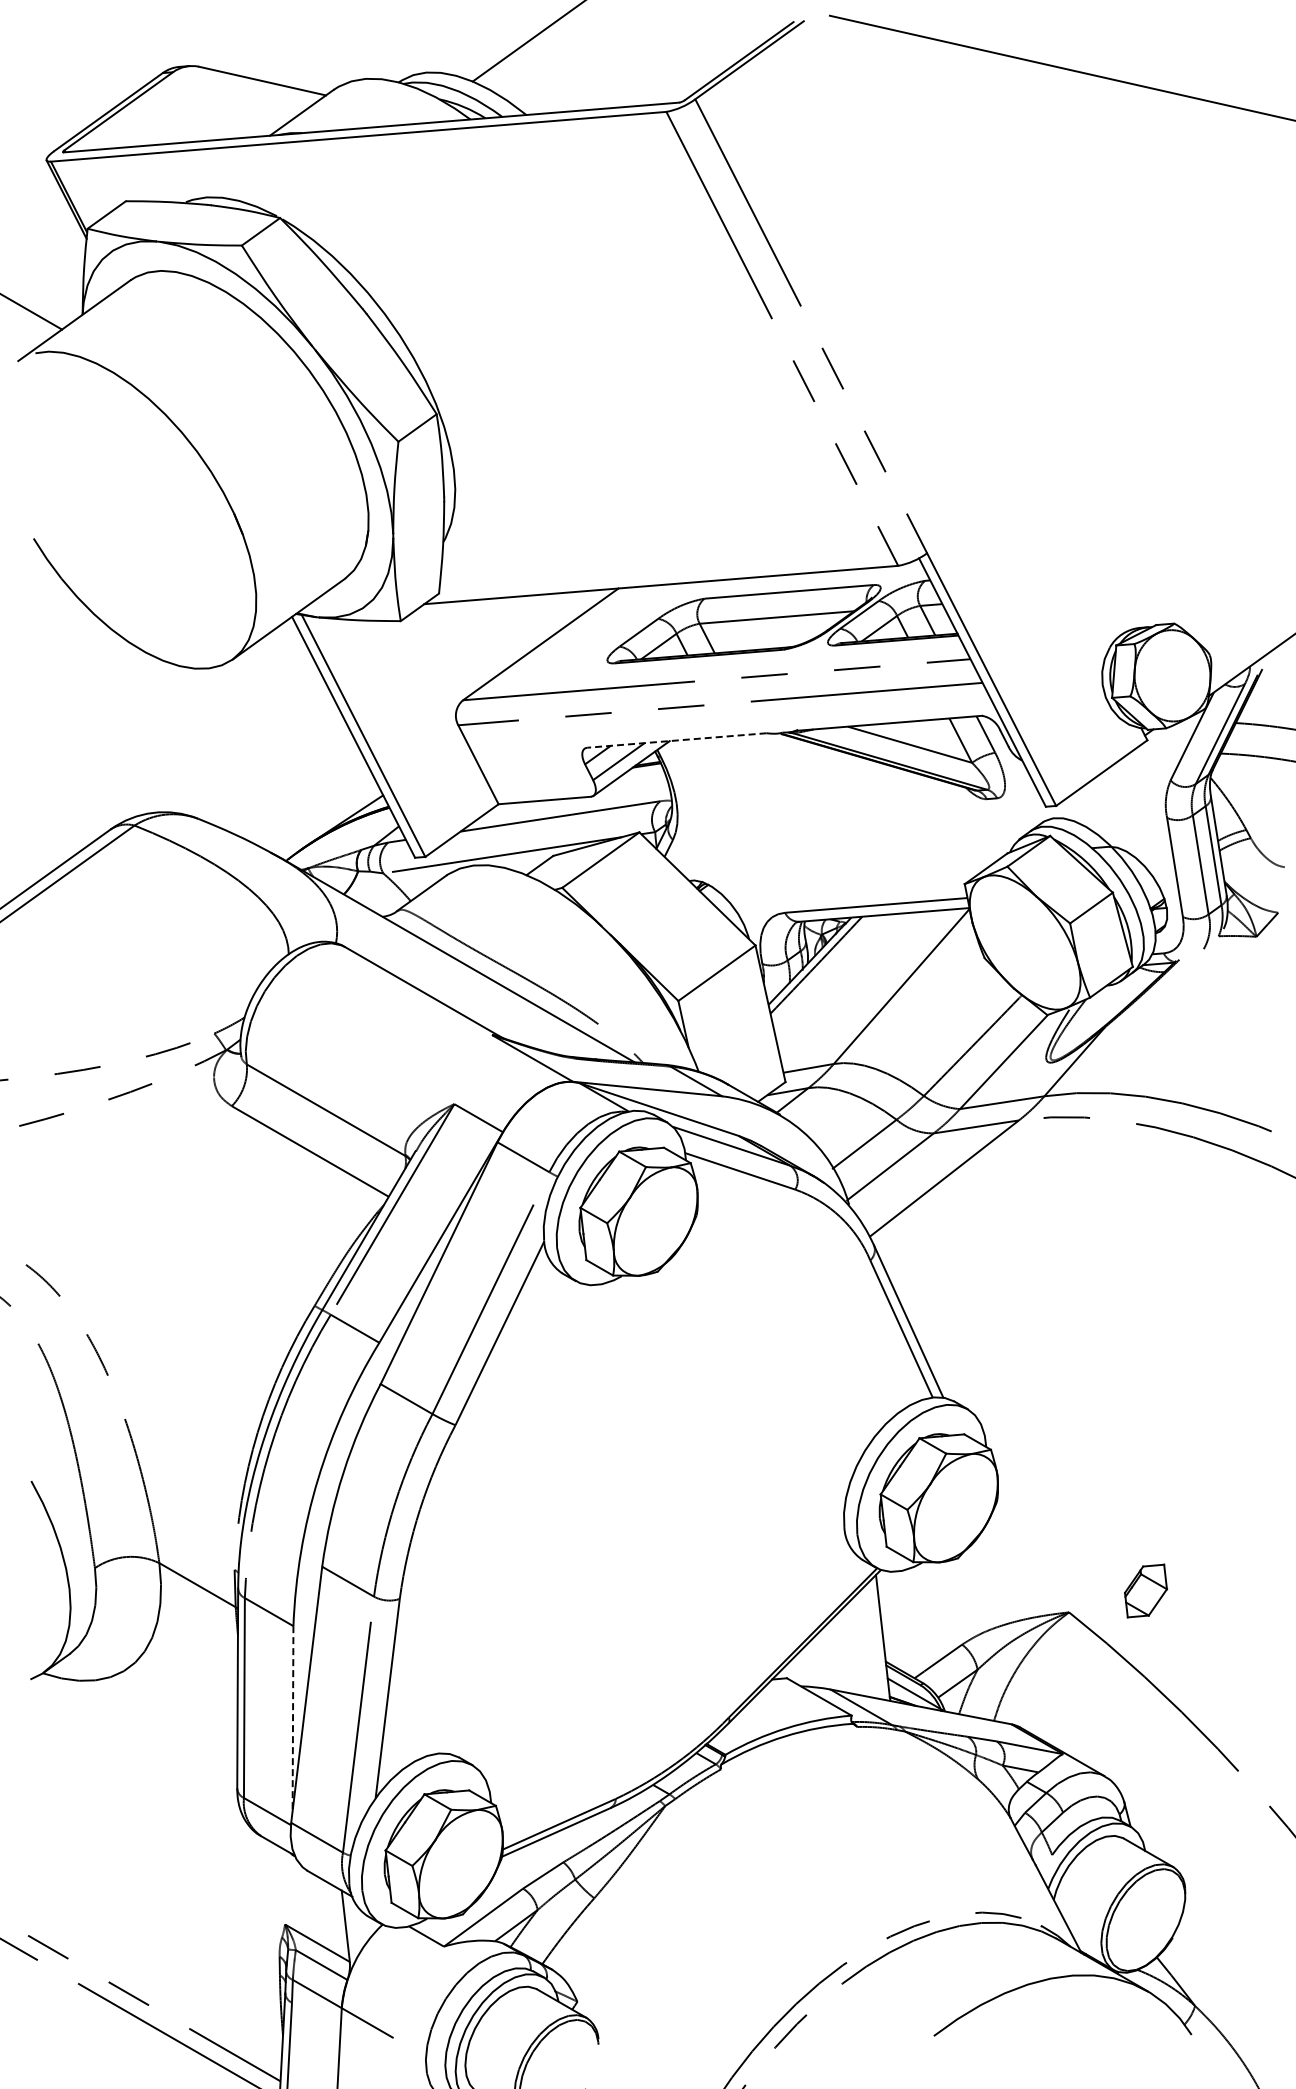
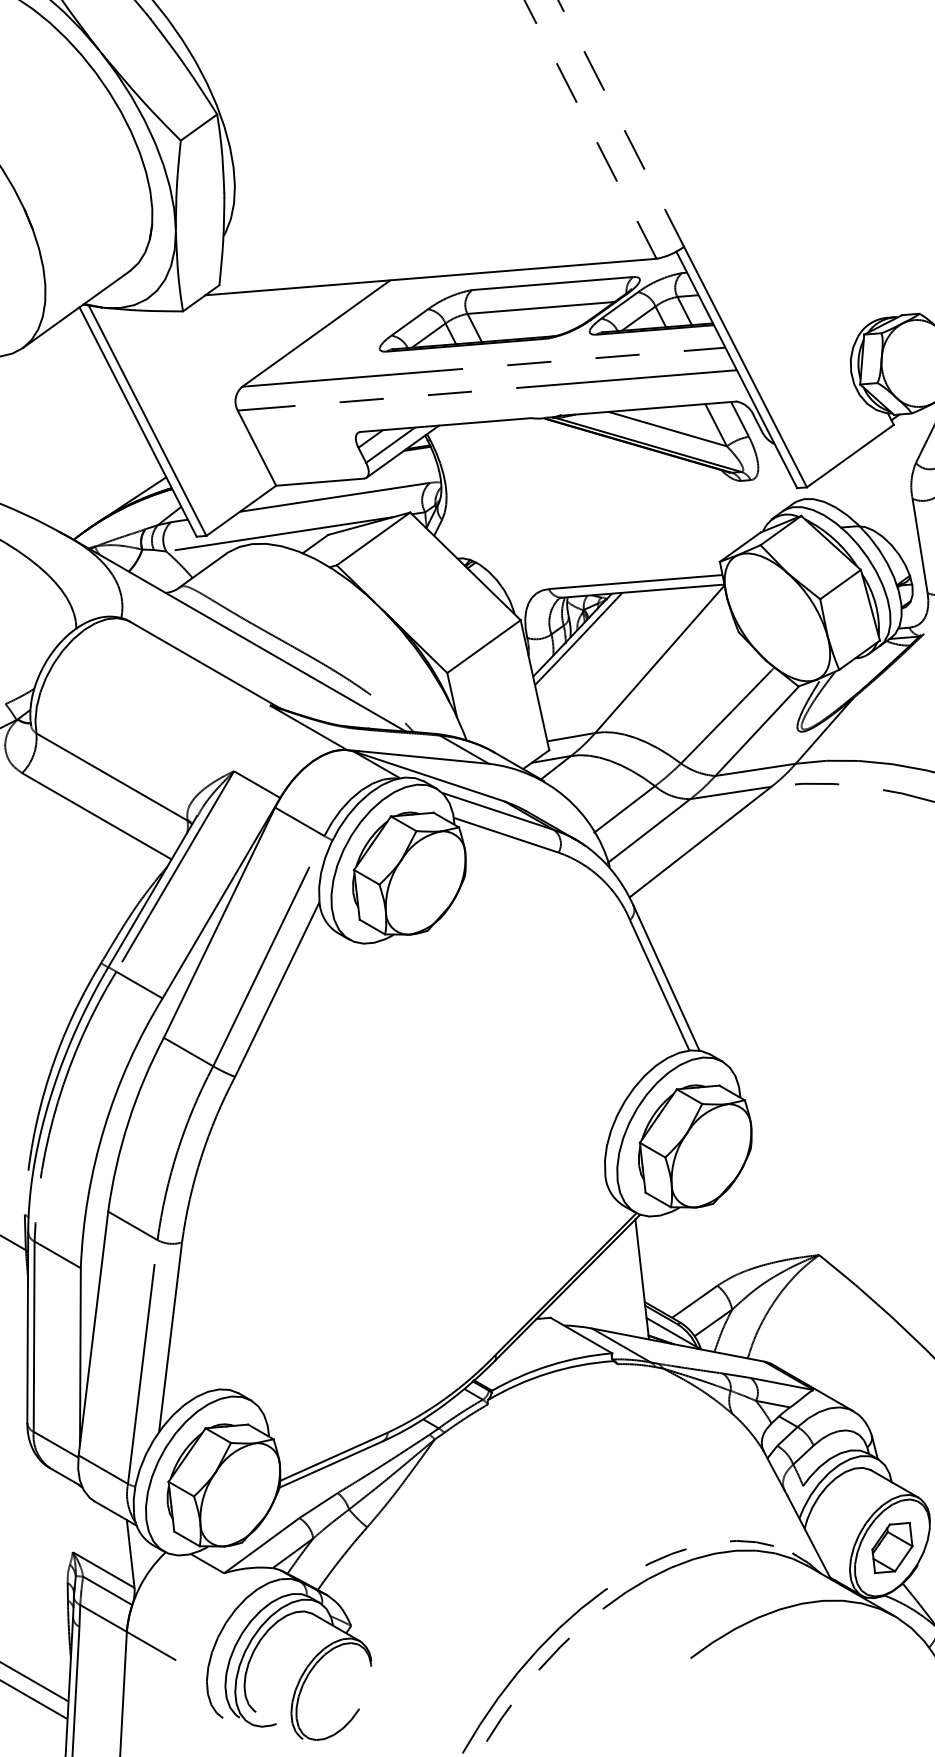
line: (676, 740) -> (445, 425), dashed -> solid
part: (1145, 1590) -> (891, 1547), moved
line: (293, 1718) -> (80, 1356), dashed -> solid

